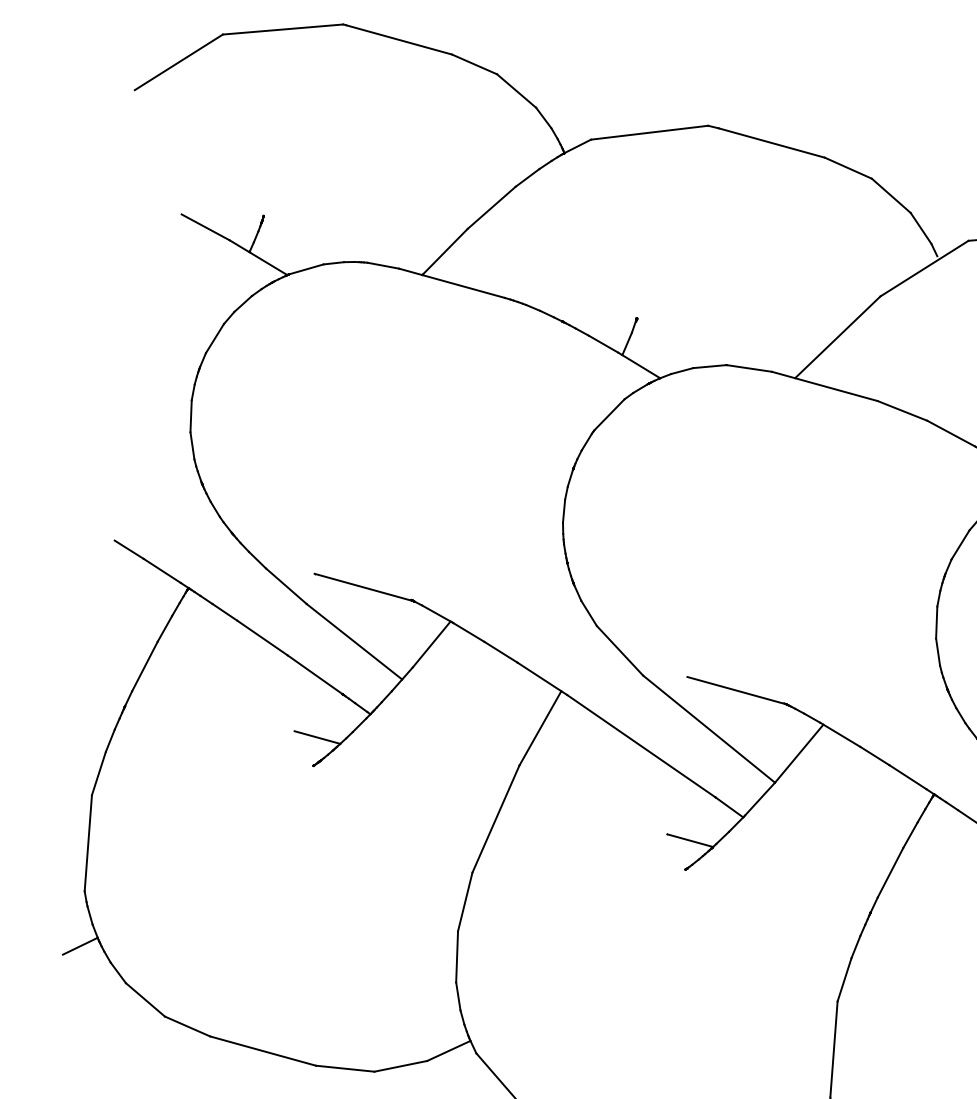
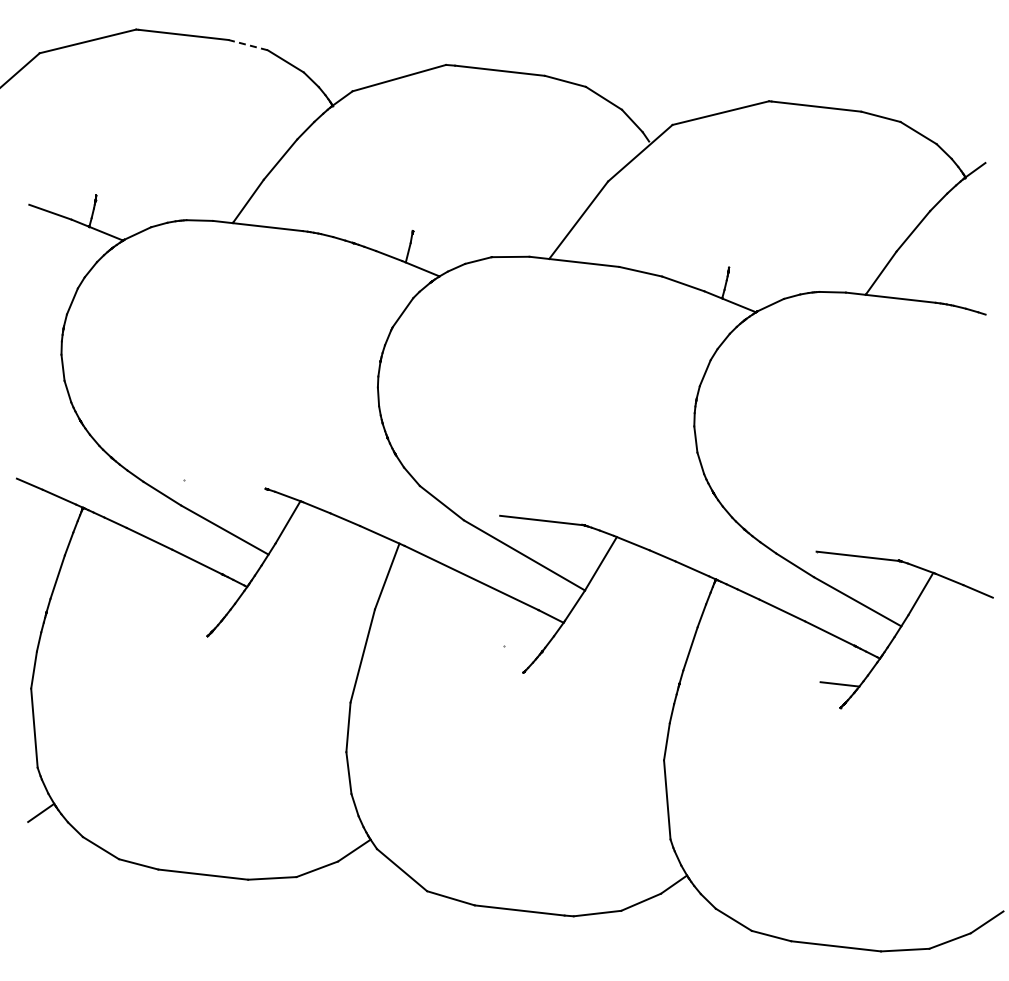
line: (473, 64) -> (247, 45), solid -> dashed
line: (363, 587) -> (225, 484), removed
line: (316, 737) -> (206, 612), removed
line: (690, 840) -> (523, 648), removed

